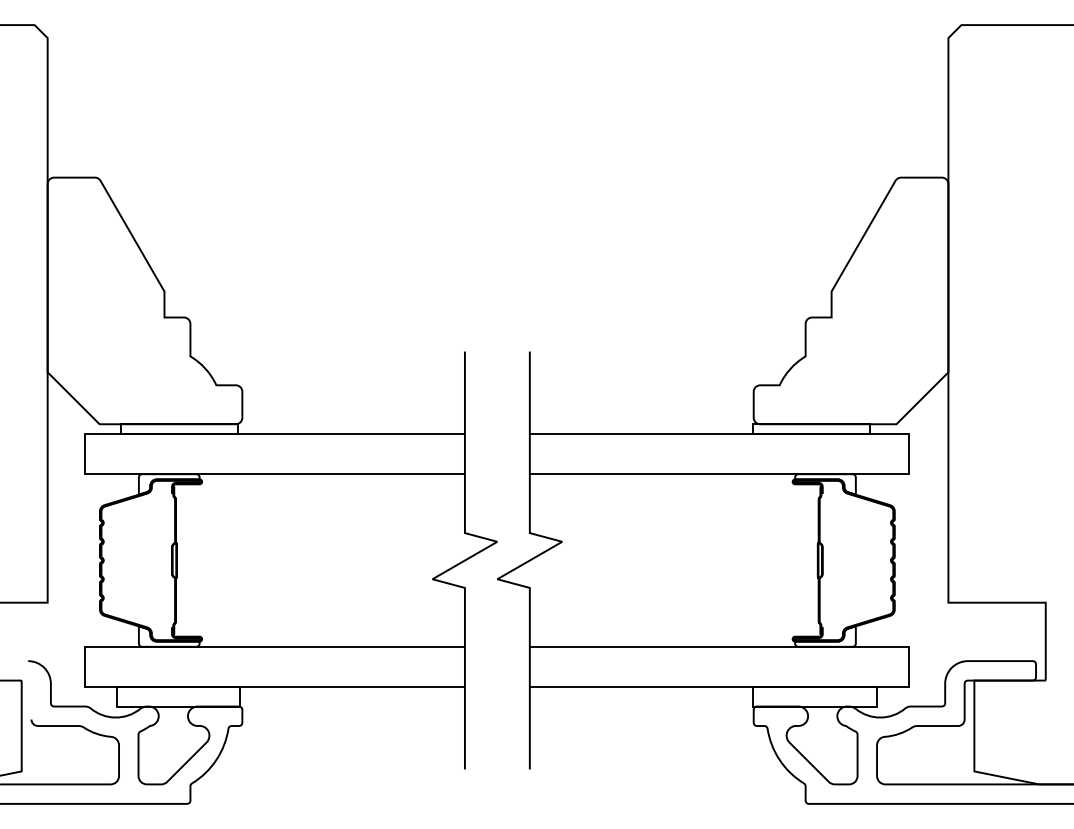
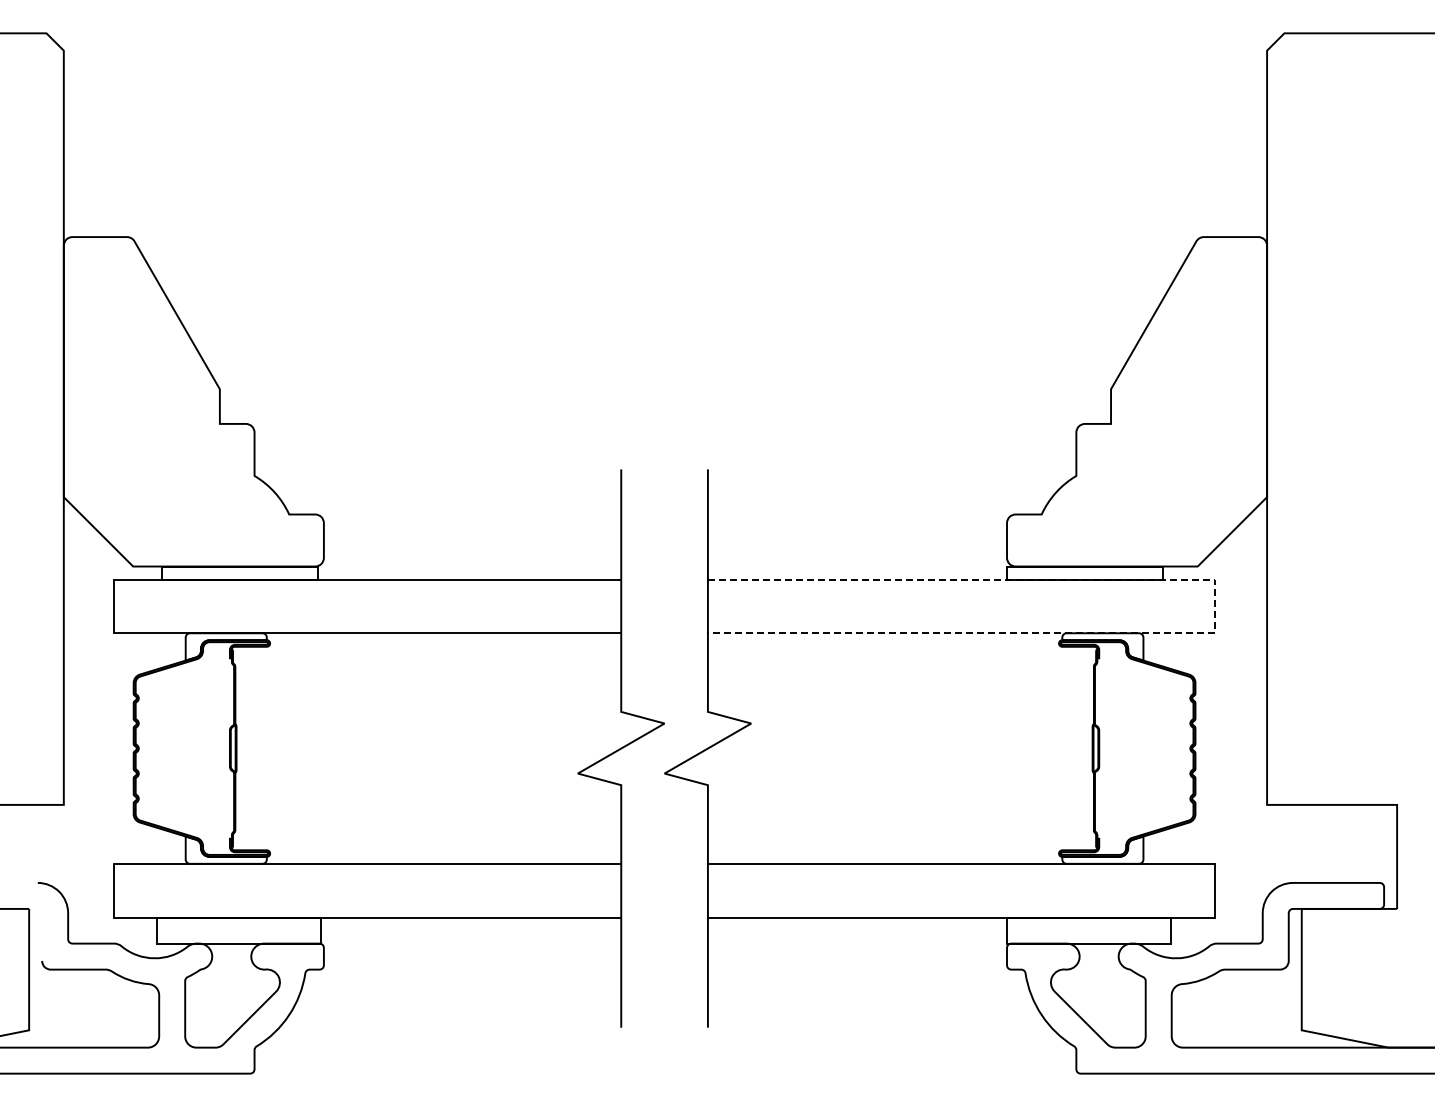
line: (909, 454) -> (1215, 606), solid -> dashed

